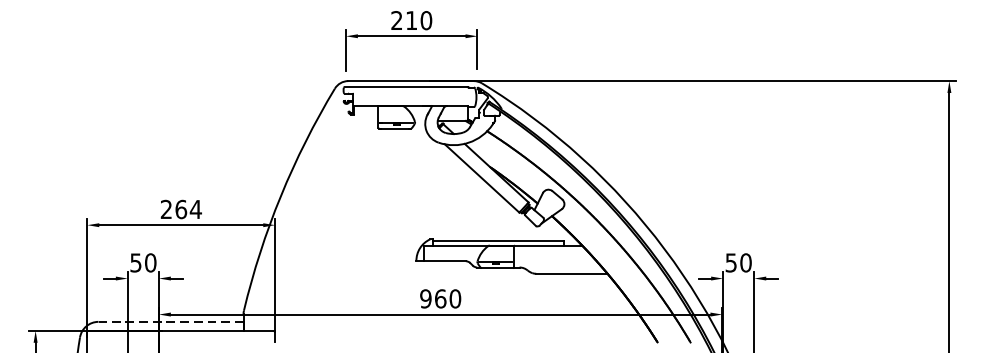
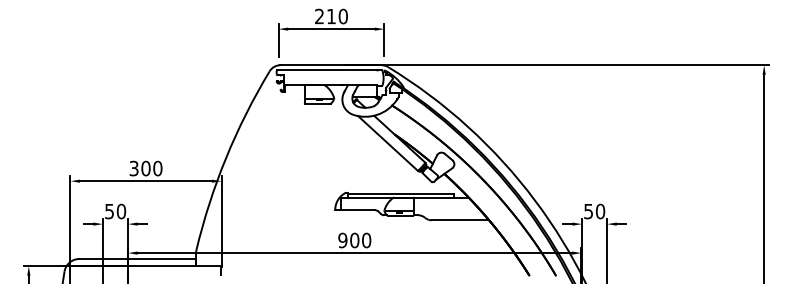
text: (180, 209) -> (145, 168), 264 -> 300
text: (440, 297) -> (354, 239), 960 -> 900
line: (170, 321) -> (137, 258), dashed -> solid

